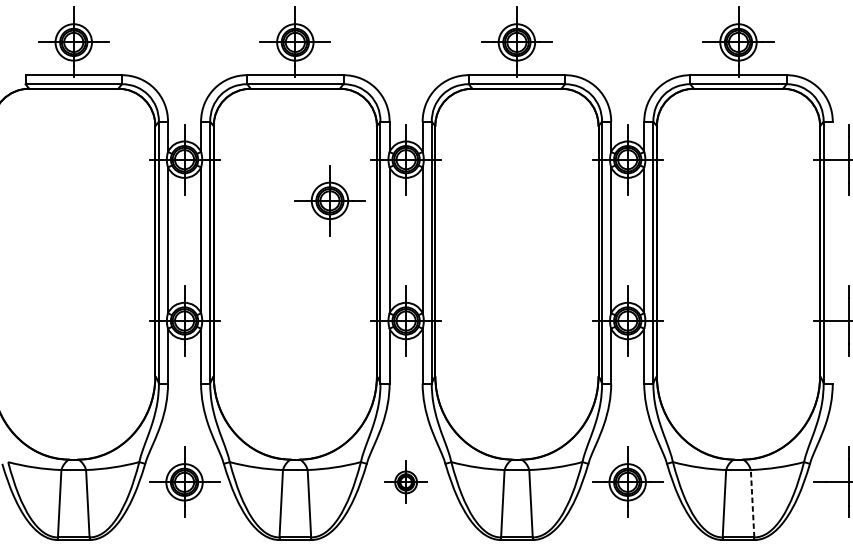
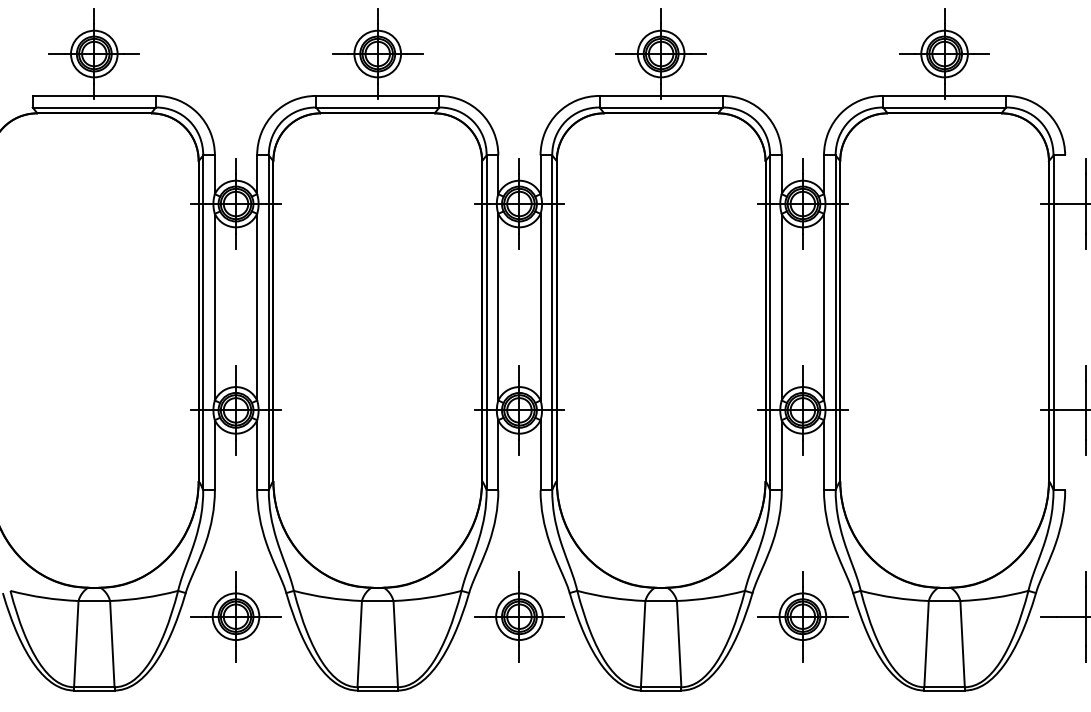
part: (329, 200) -> (421, 256), removed
part: (406, 482) -> (519, 616), size x1.67
line: (752, 503) -> (962, 643), dashed -> solid

